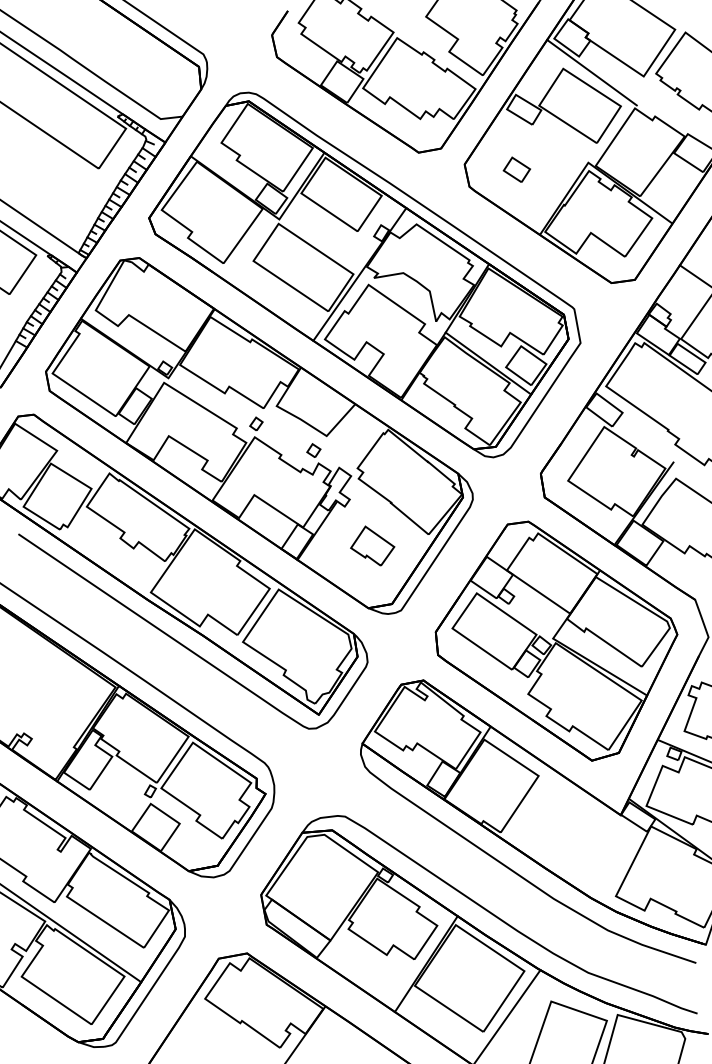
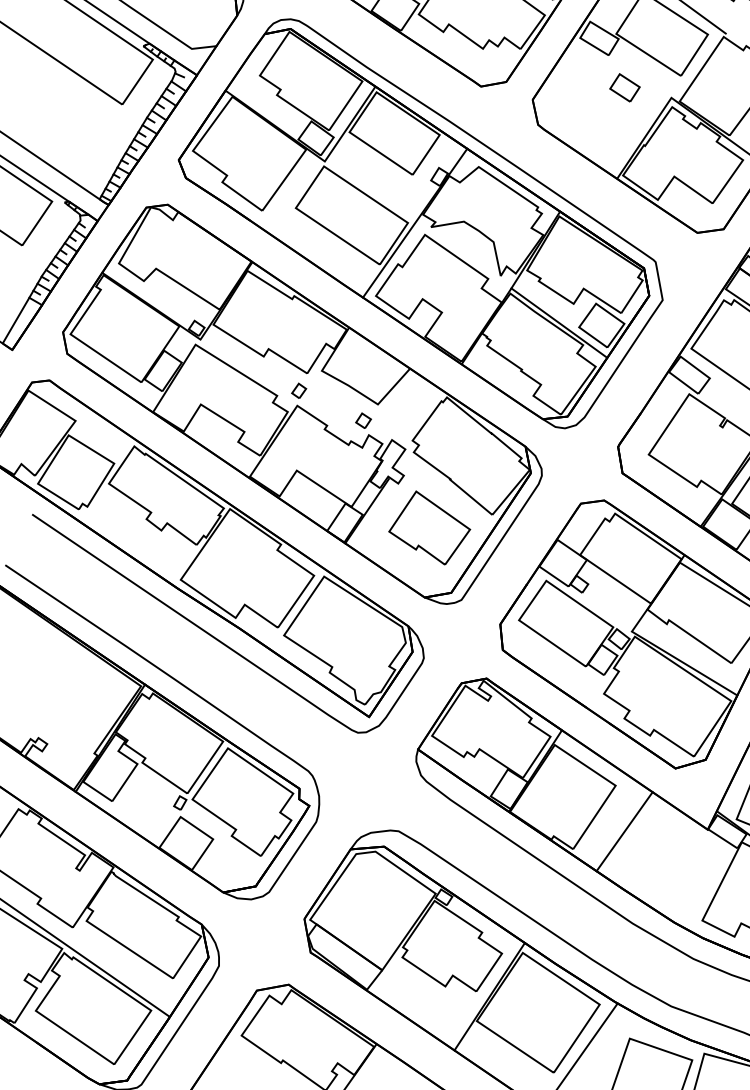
part: (516, 169) -> (624, 87), moved
part: (372, 545) -> (429, 527), size x1.67
line: (546, 816) -> (624, 831), added

